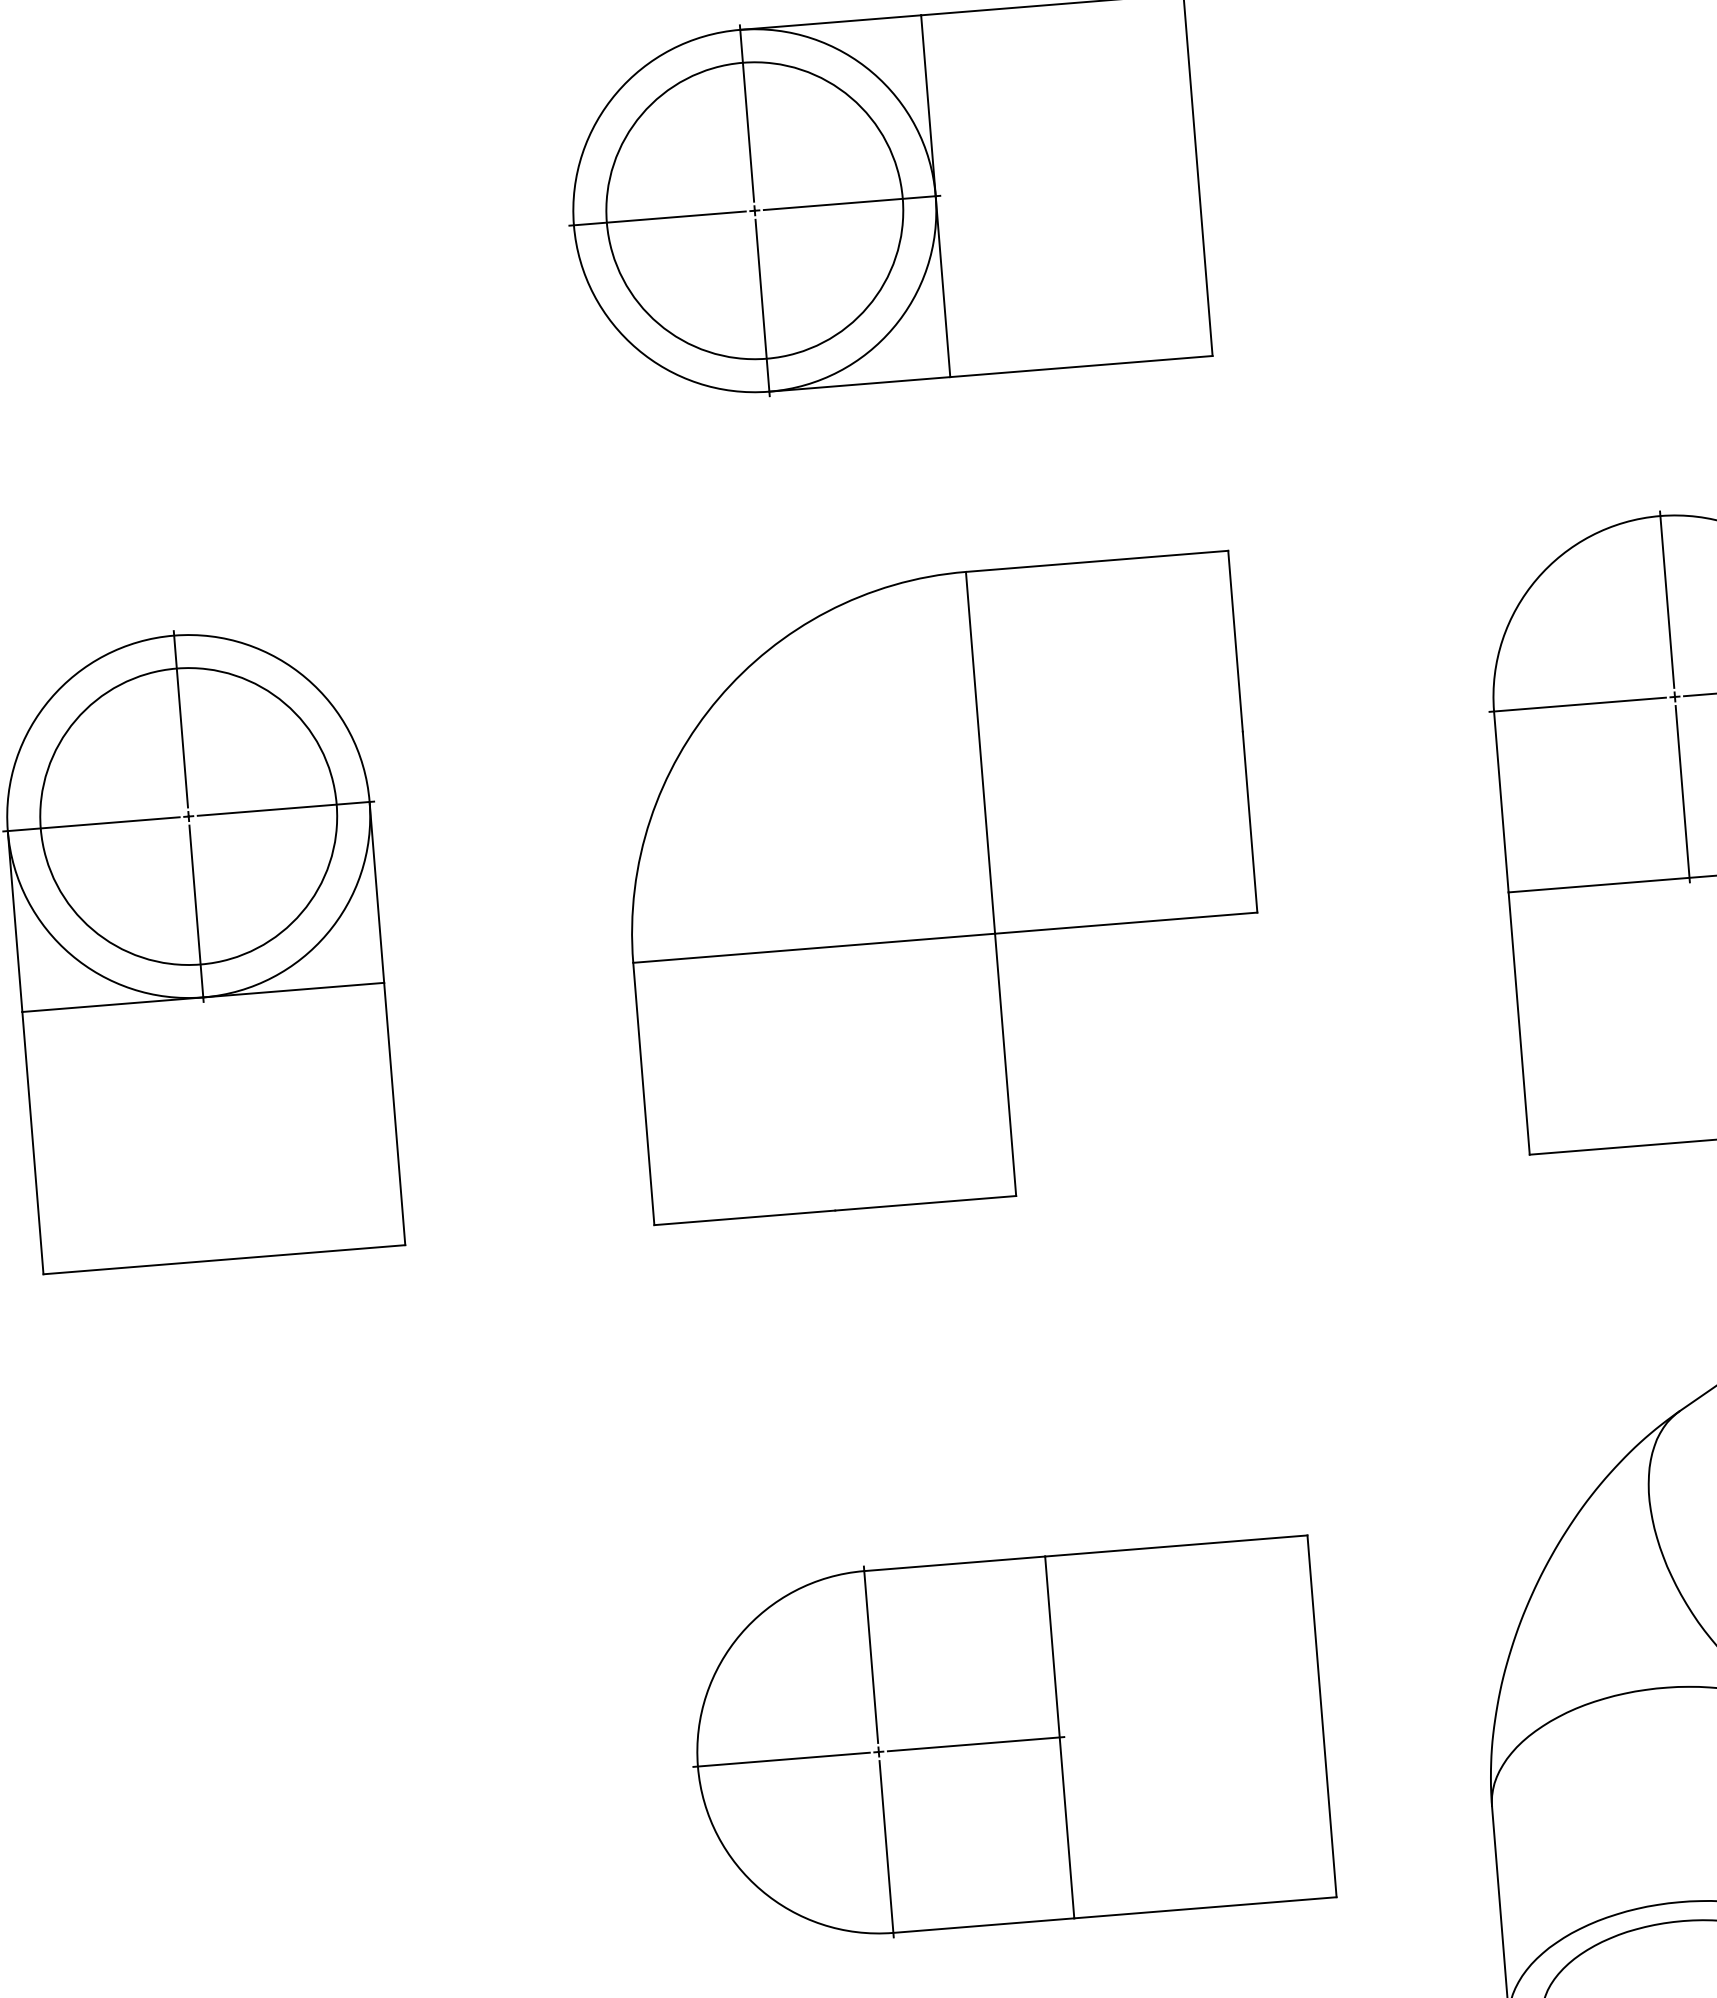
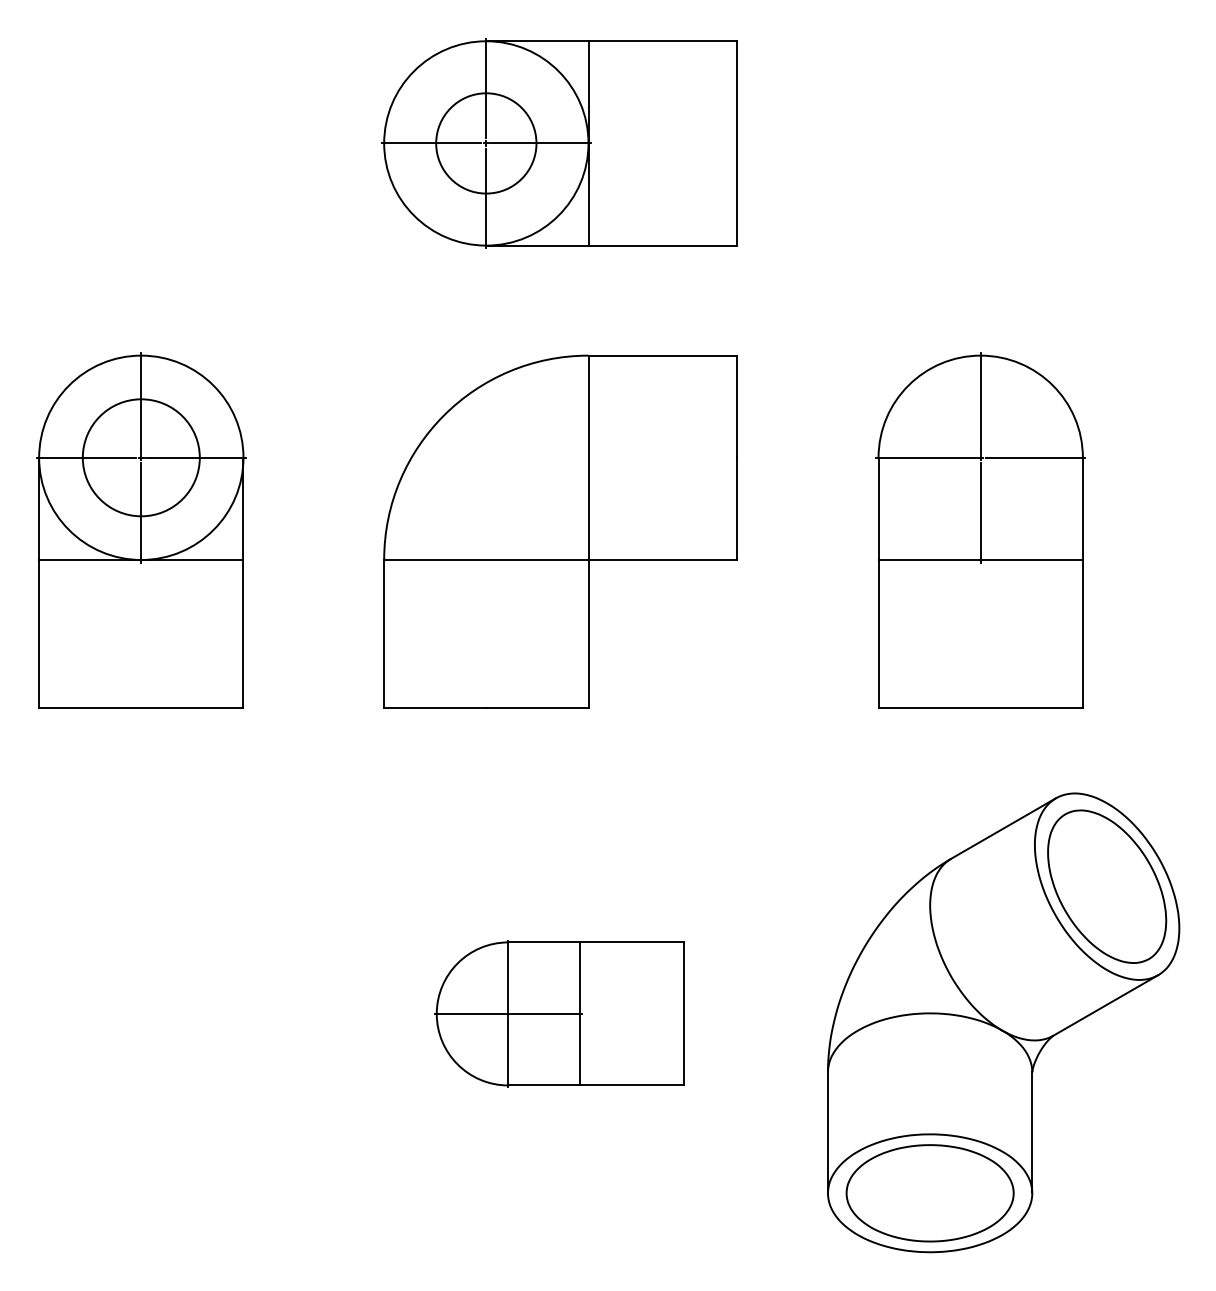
circle: (753, 210) -> (485, 143), size x0.6
circle: (187, 816) -> (140, 457), size x0.7
part: (1008, 1740) -> (559, 1013), size x0.7

